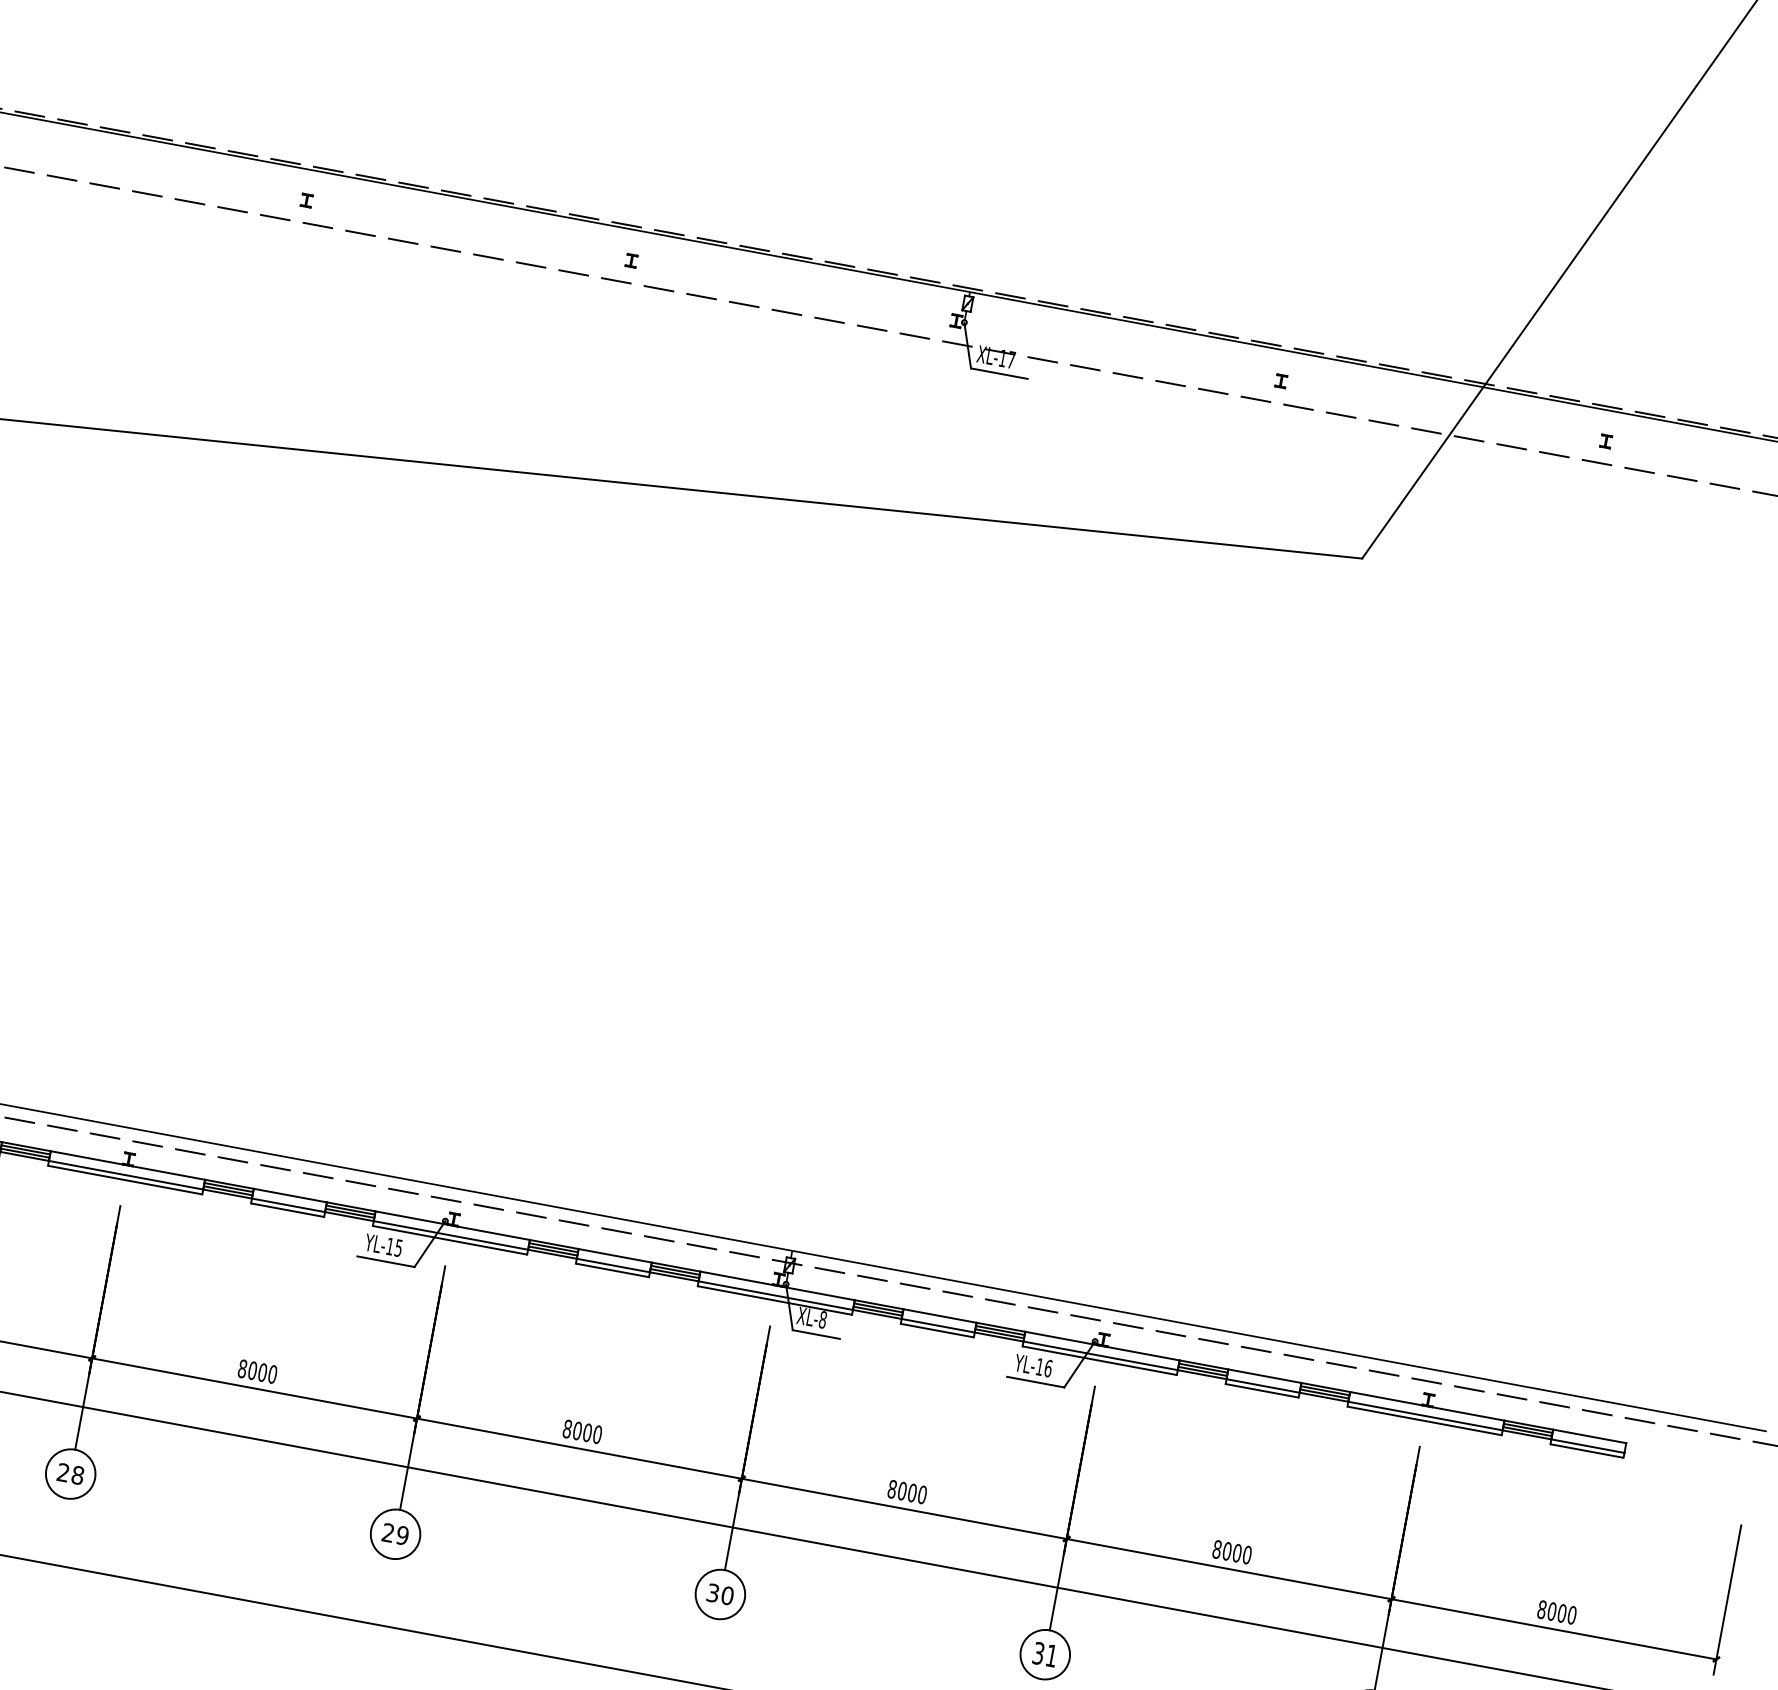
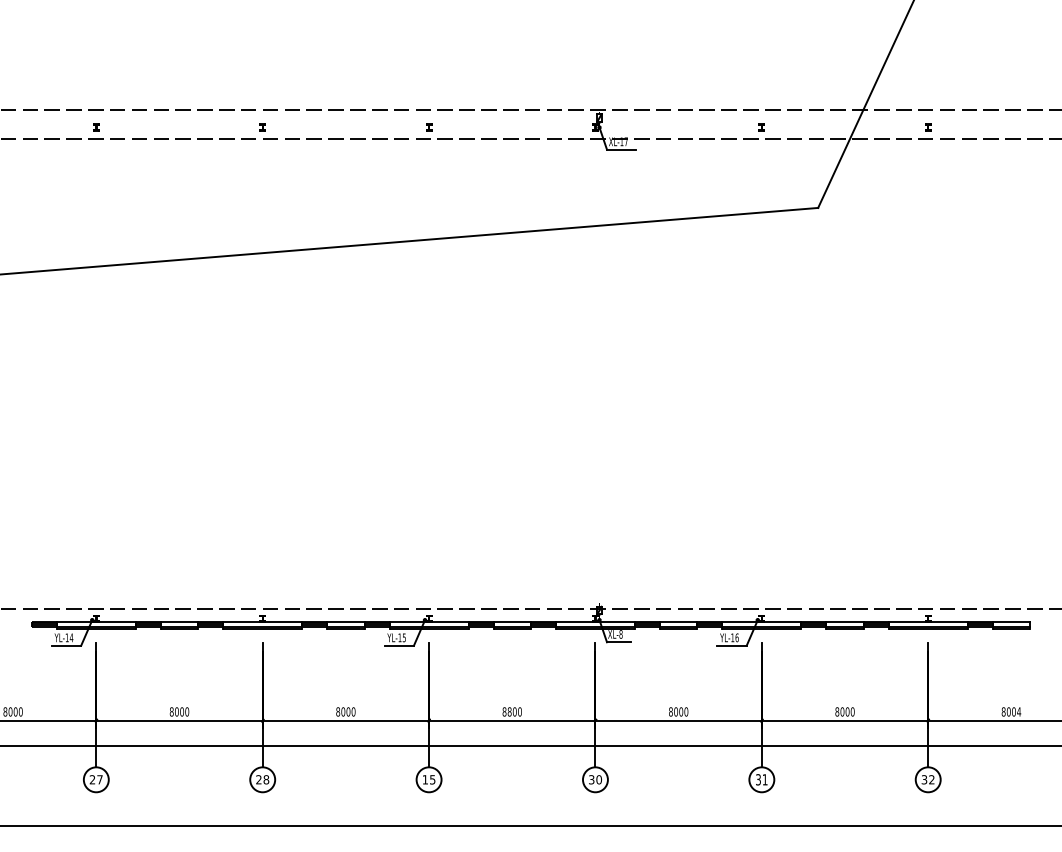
text: (577, 1430) -> (509, 711), 8000 -> 8800
text: (394, 1533) -> (428, 779), 29 -> 15
text: (1573, 1614) -> (1019, 711), 8000 -> 8004

